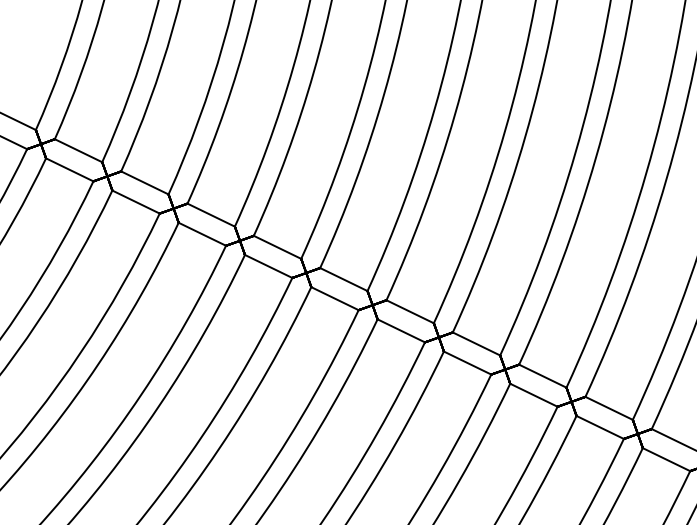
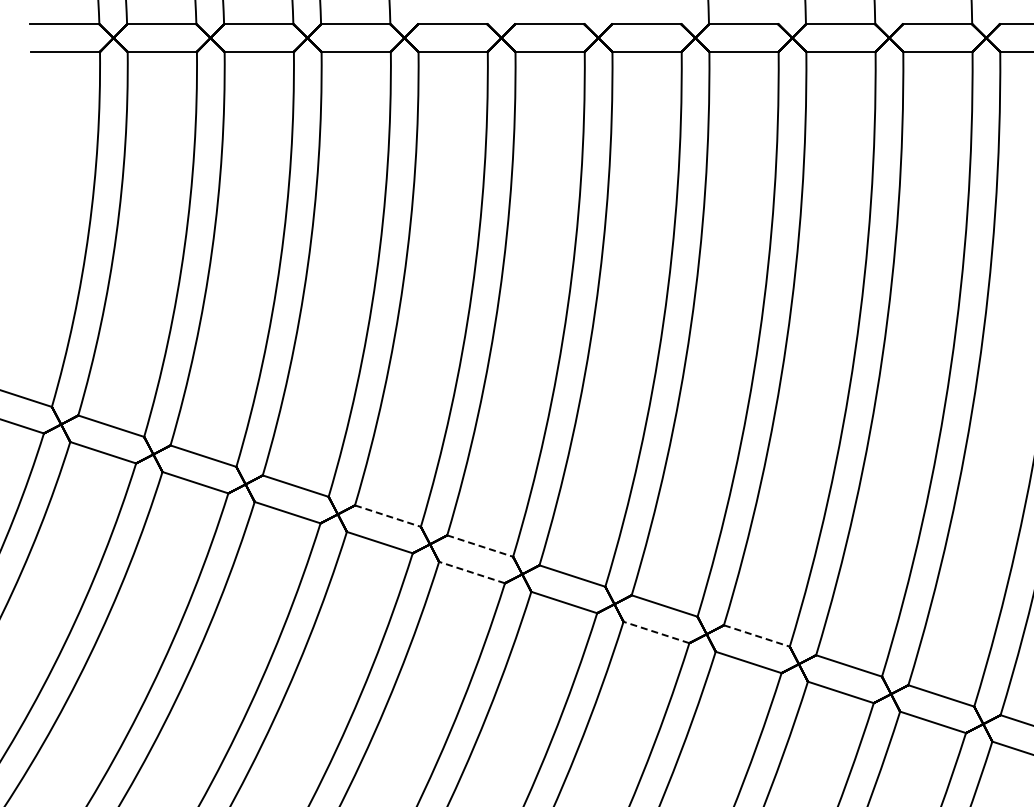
line: (277, 247) -> (387, 516), solid -> dashed
line: (344, 279) -> (480, 546), solid -> dashed
line: (335, 298) -> (472, 572), solid -> dashed
line: (467, 363) -> (656, 632), solid -> dashed
line: (542, 375) -> (756, 635), solid -> dashed

